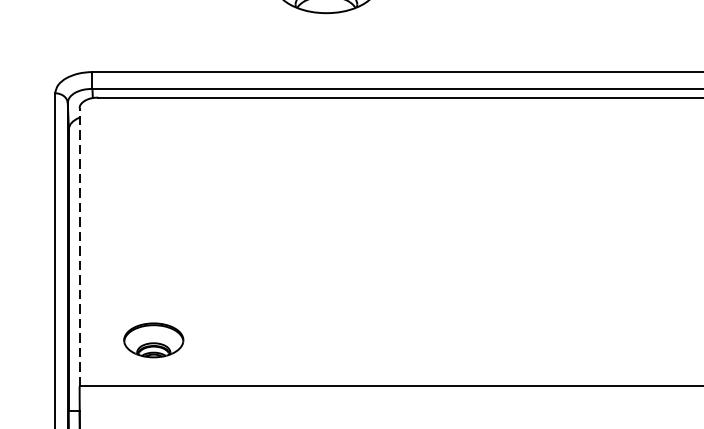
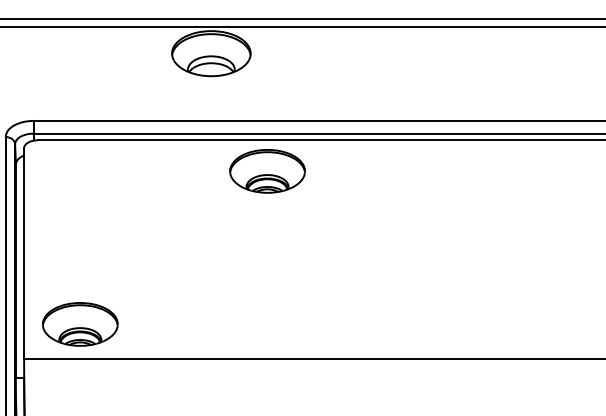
part: (400, 138) -> (267, 171), added
line: (80, 246) -> (24, 253), dashed -> solid
part: (153, 340) -> (80, 324), size x1.67

